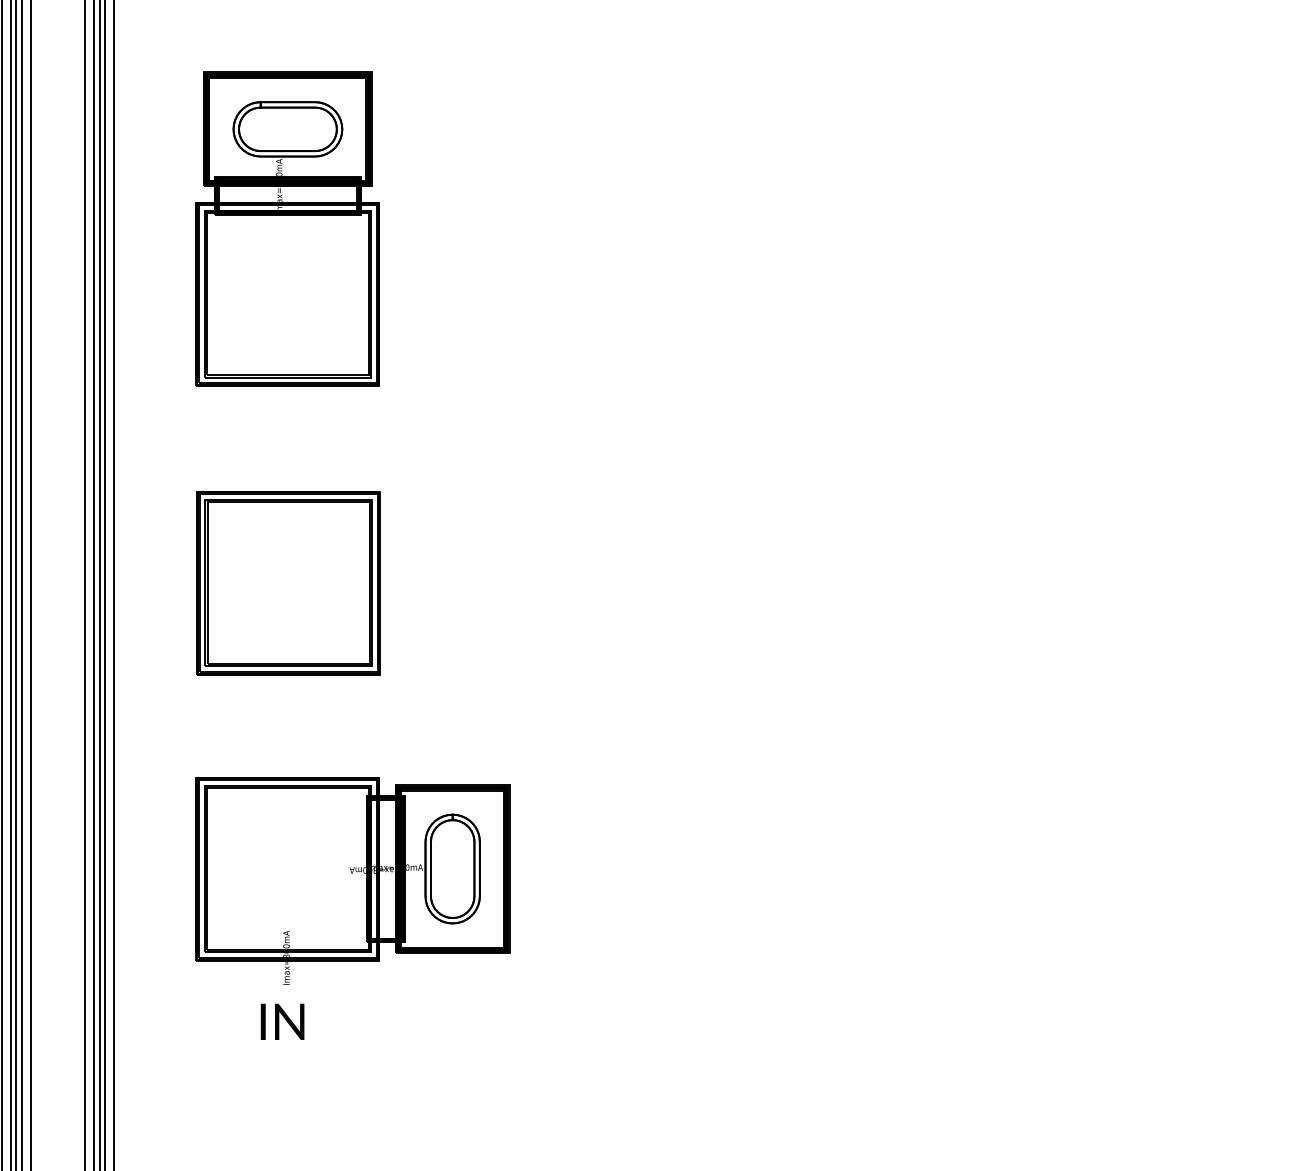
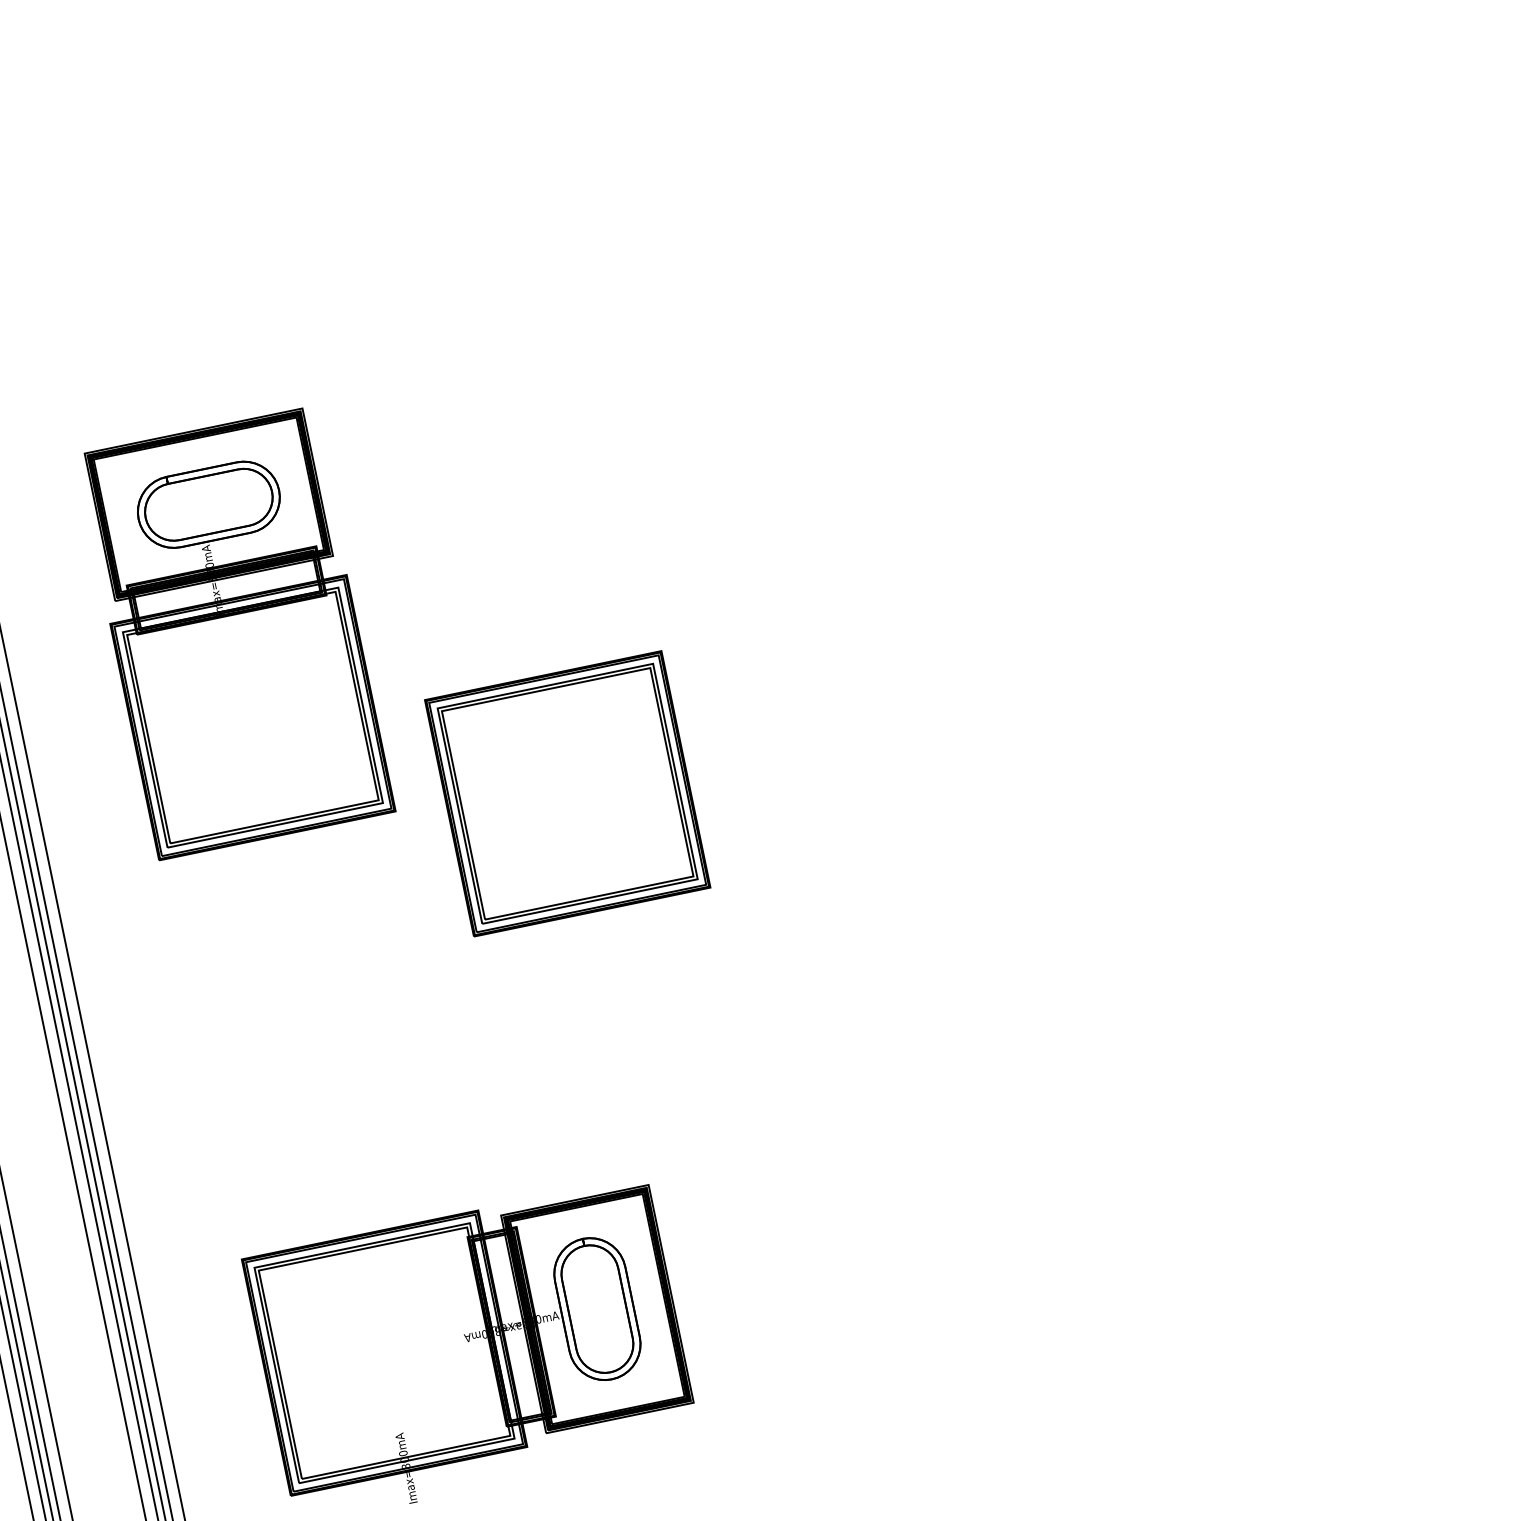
part: (287, 228) -> (234, 632), moved
part: (288, 583) -> (567, 794), moved

